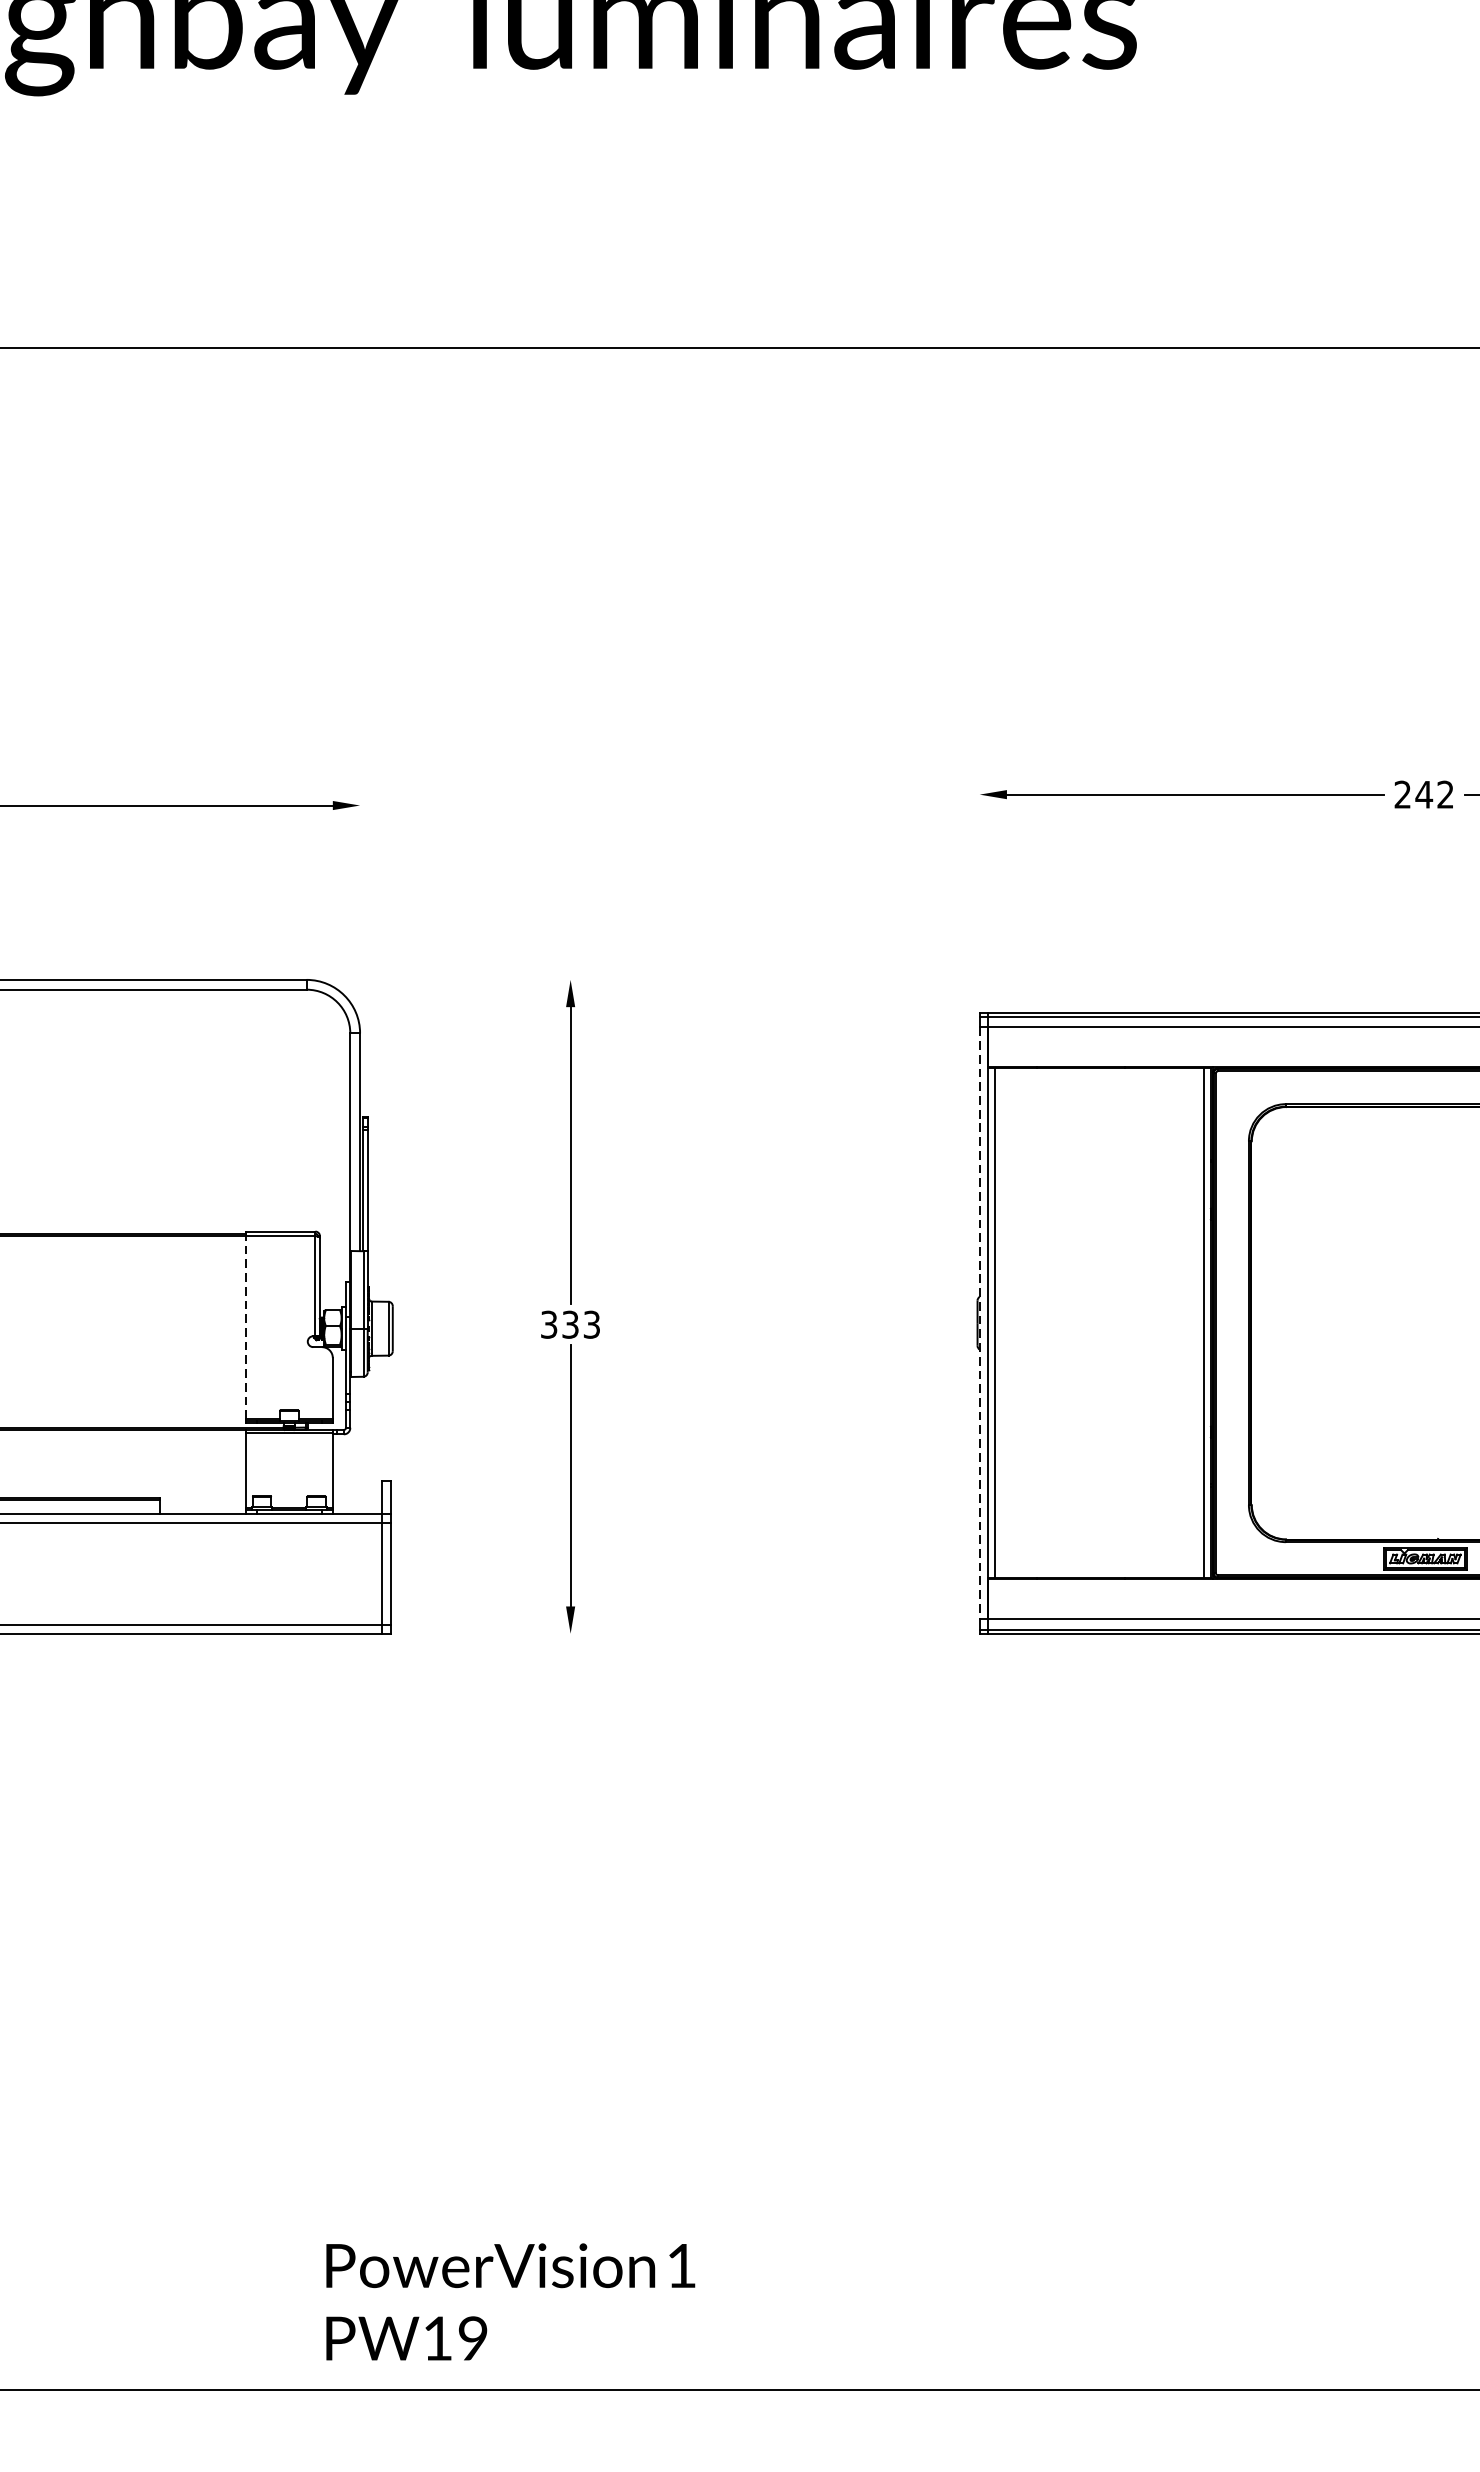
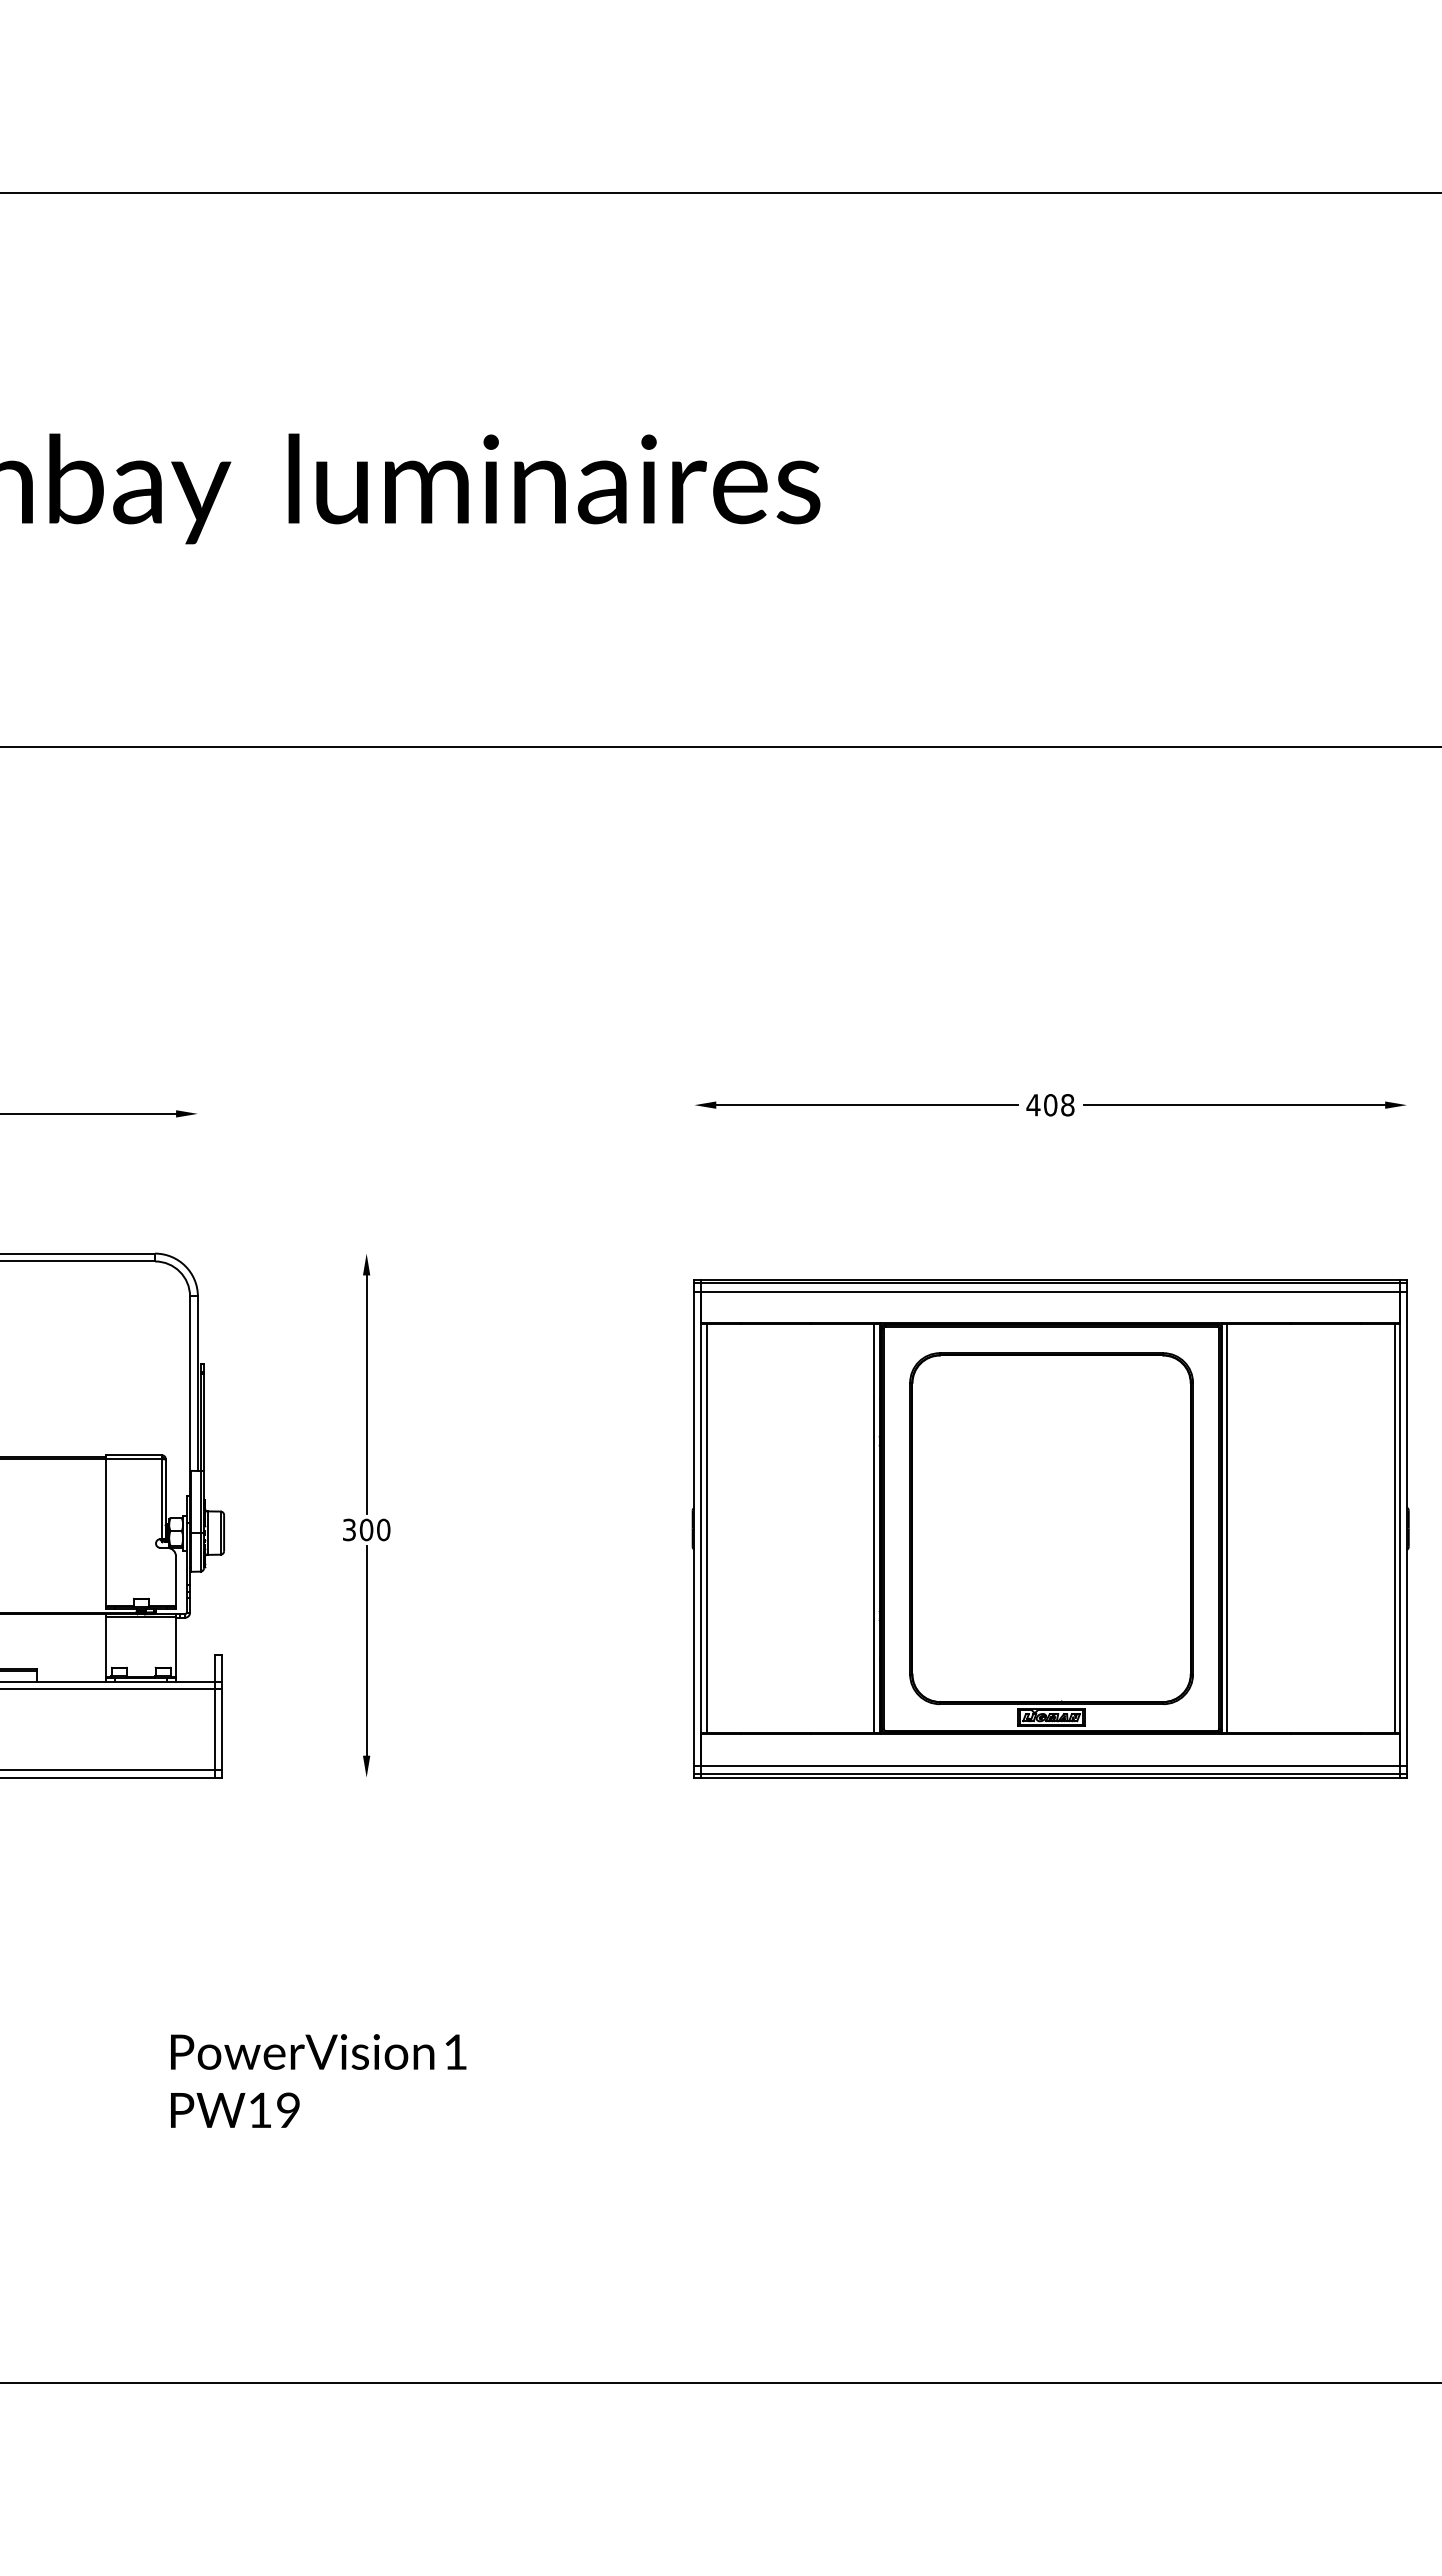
text: (1424, 795) -> (1050, 1105), 242 -> 408
text: (580, 1324) -> (374, 1529), 333 -> 300
line: (979, 1324) -> (694, 1529), dashed -> solid
line: (246, 1326) -> (106, 1531), dashed -> solid
text: (510, 2301) -> (318, 2080), moved

